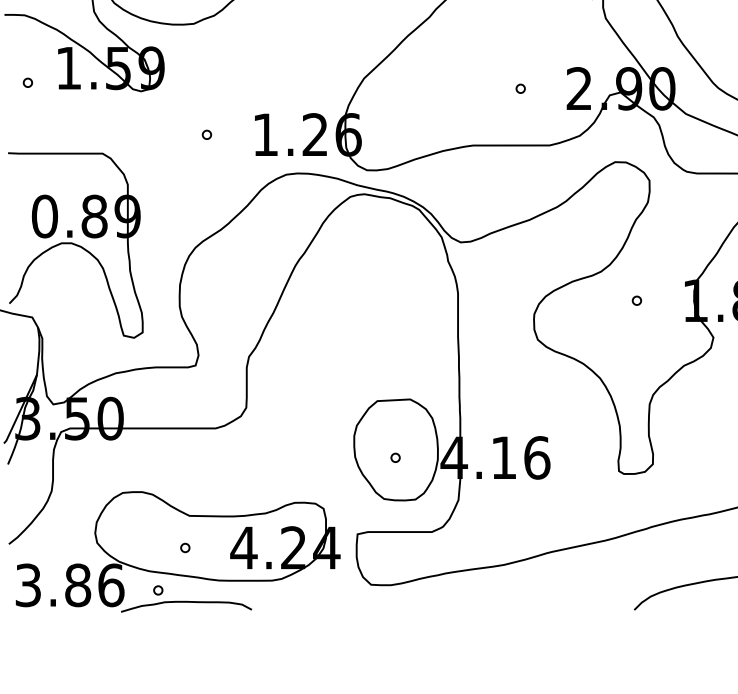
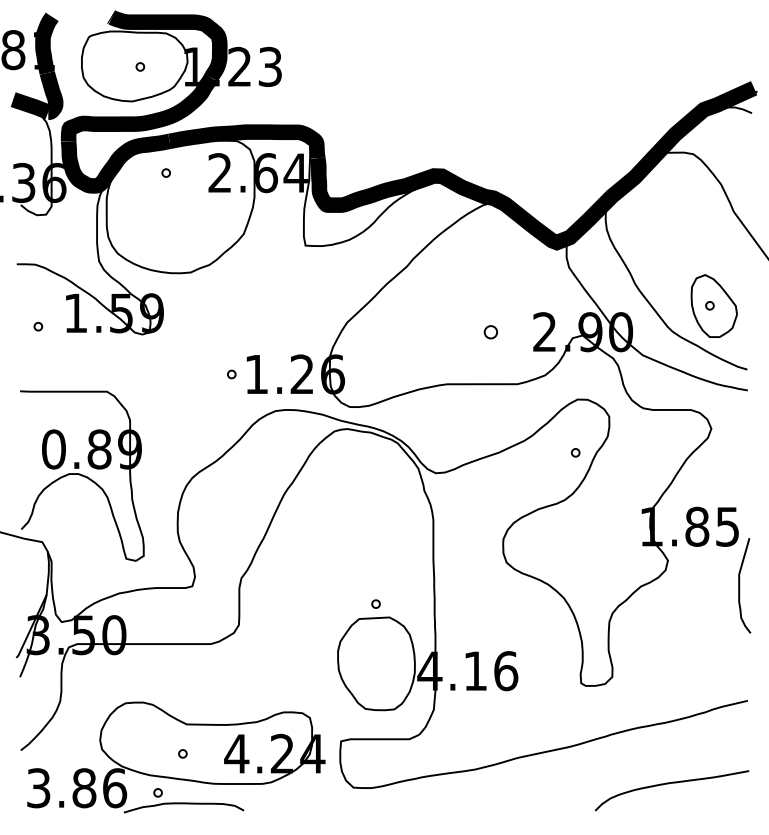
part: (520, 88) -> (490, 331), size x1.6
part: (206, 134) -> (231, 374), moved
part: (636, 300) -> (575, 452), moved
part: (395, 457) -> (375, 603), moved

